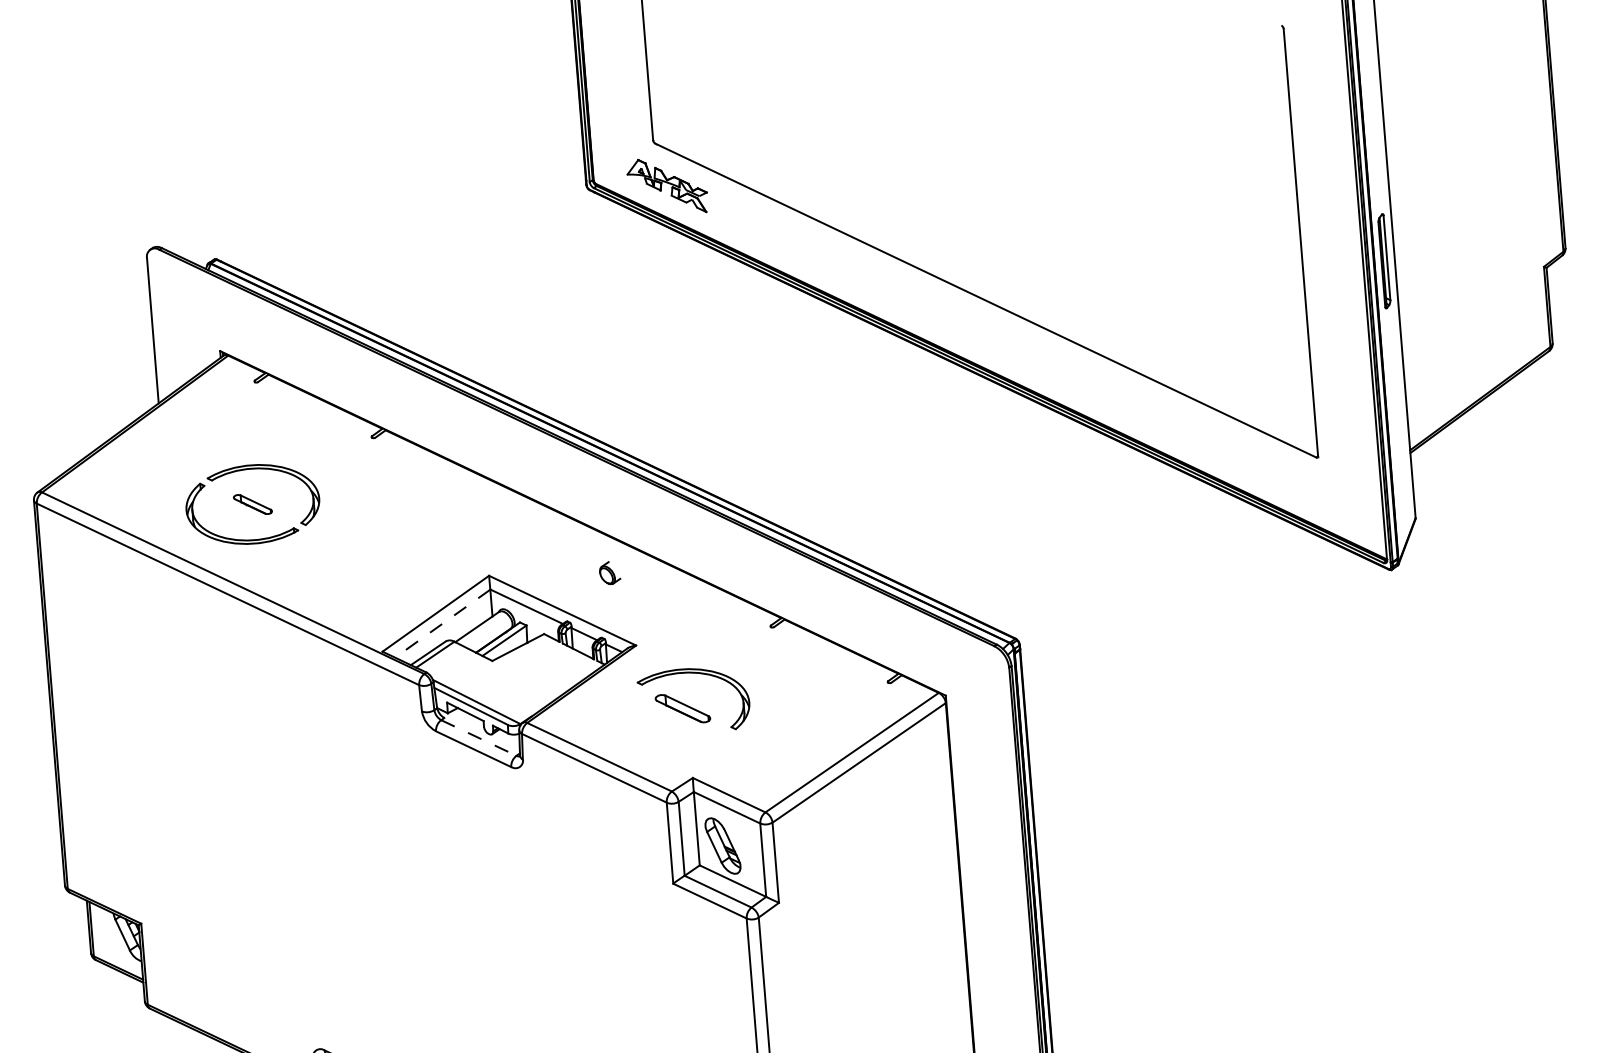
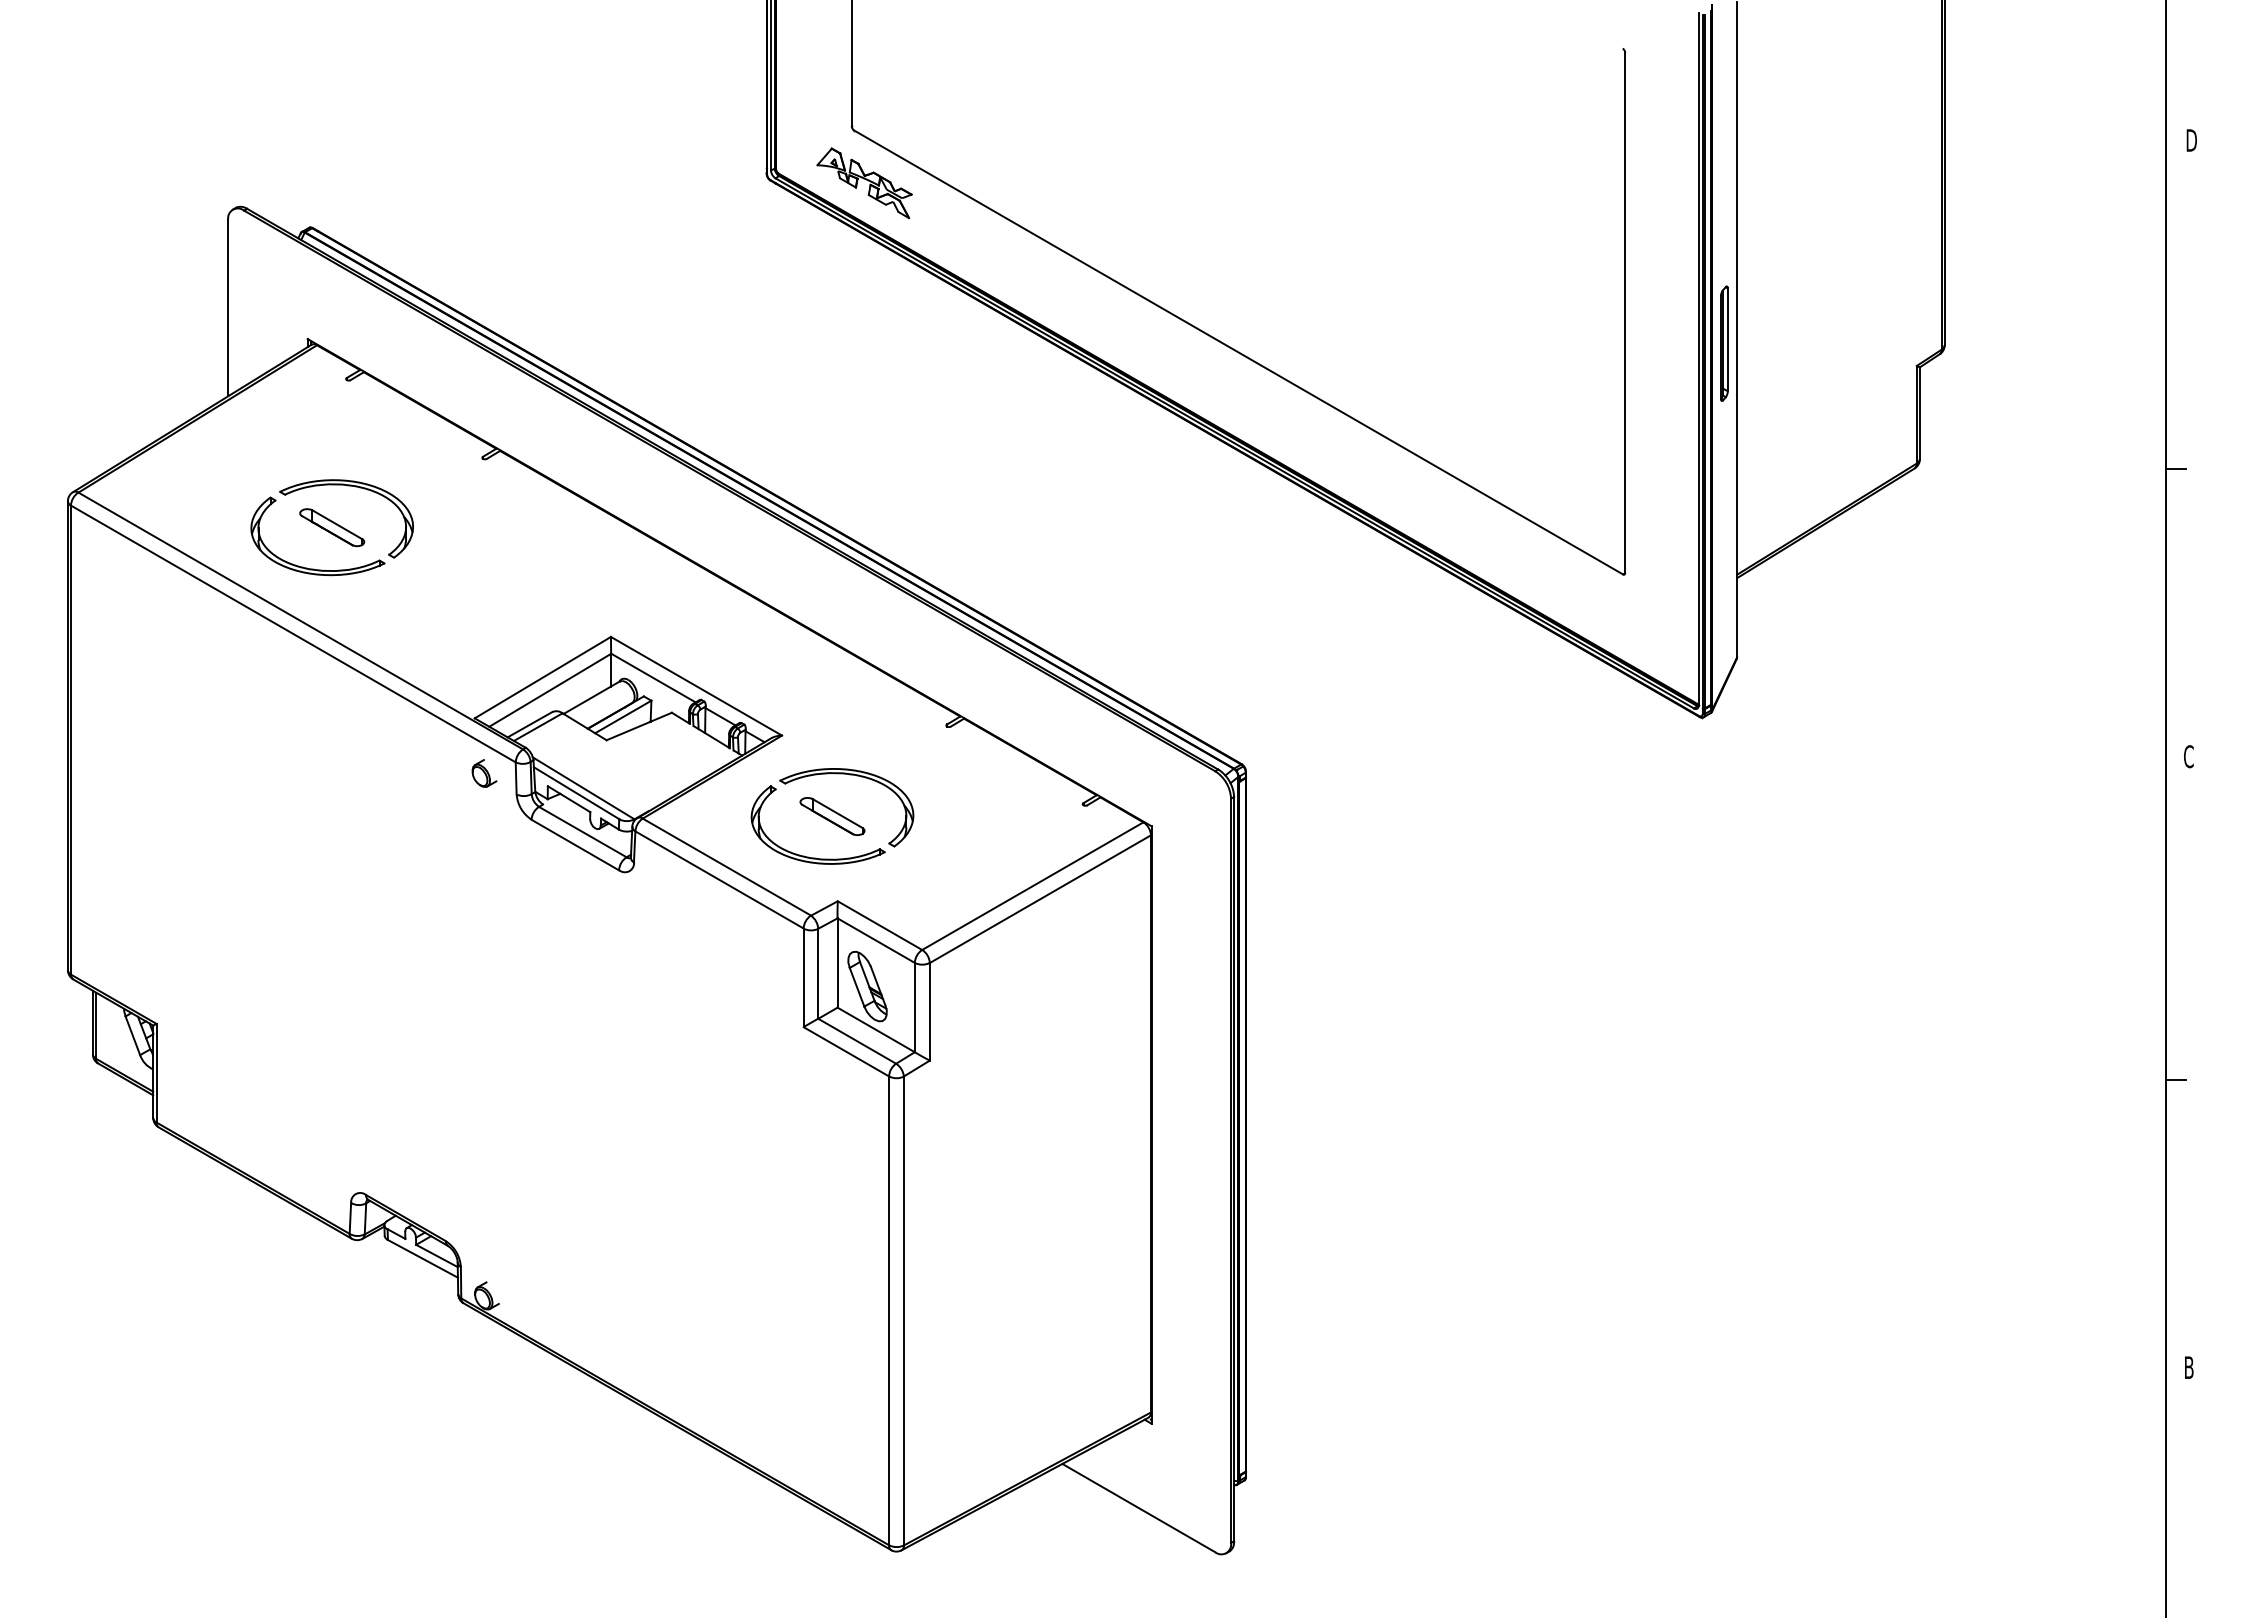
part: (253, 504) -> (332, 527), size x1.43
part: (610, 573) -> (484, 773), moved
line: (442, 623) -> (549, 690), dashed -> solid
line: (479, 738) -> (583, 832), dashed -> solid
part: (672, 743) -> (816, 857), added

